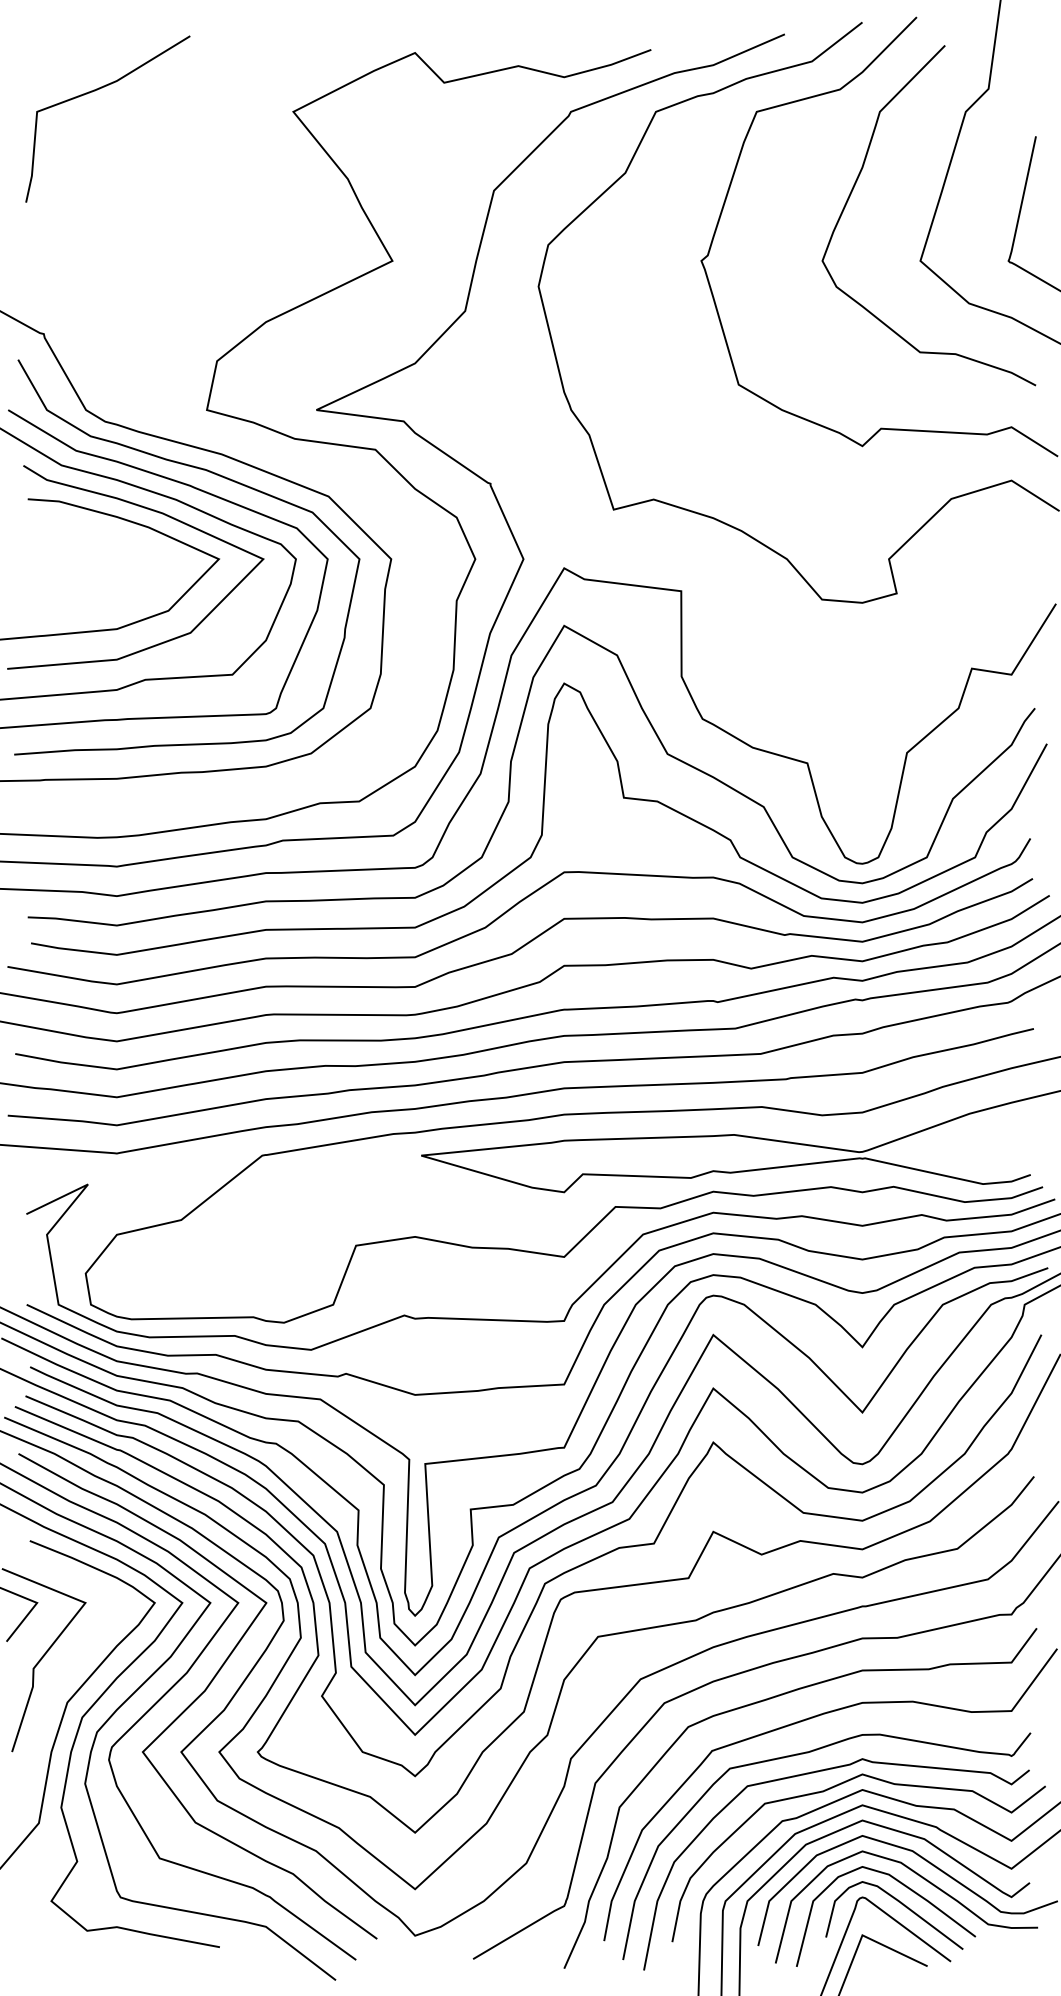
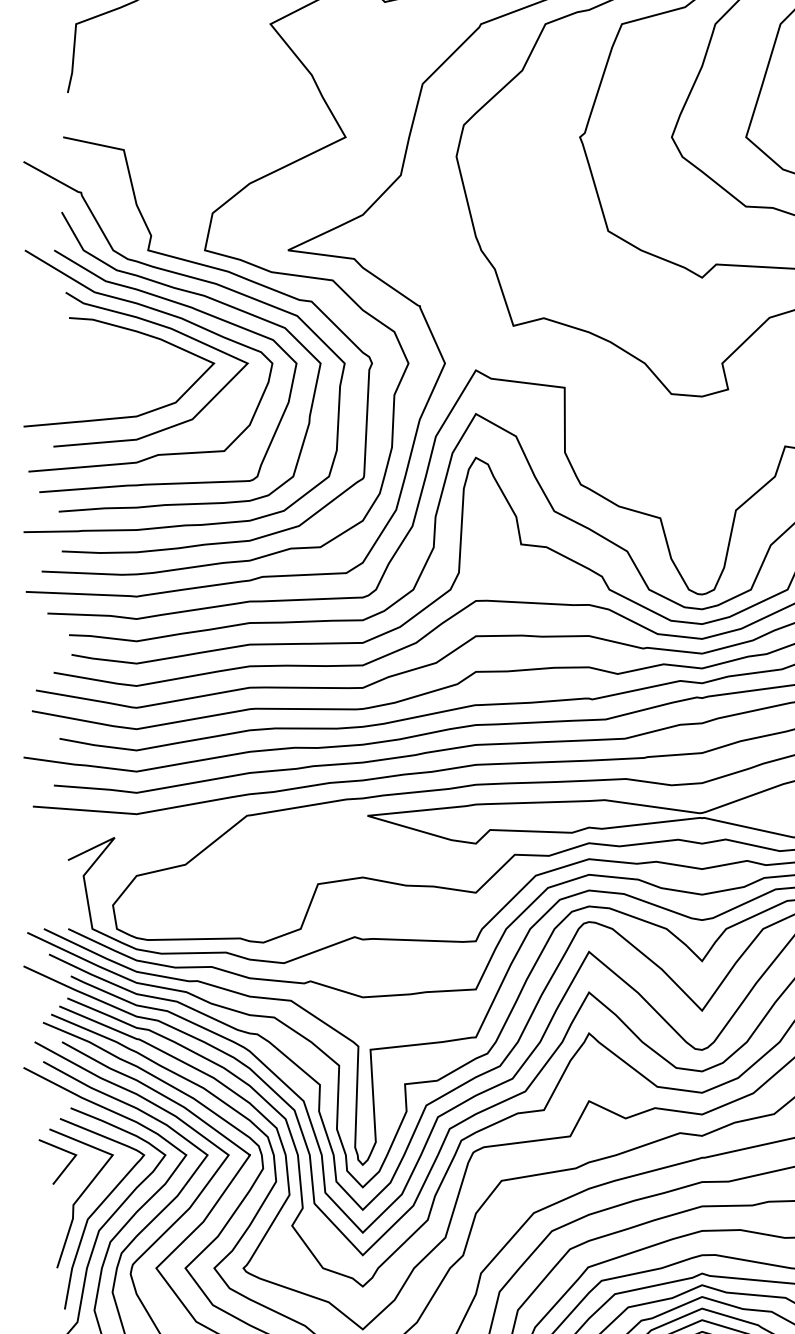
curve: (259, 448) -> (244, 279), added
curve: (65, 1674) -> (97, 1209), added

